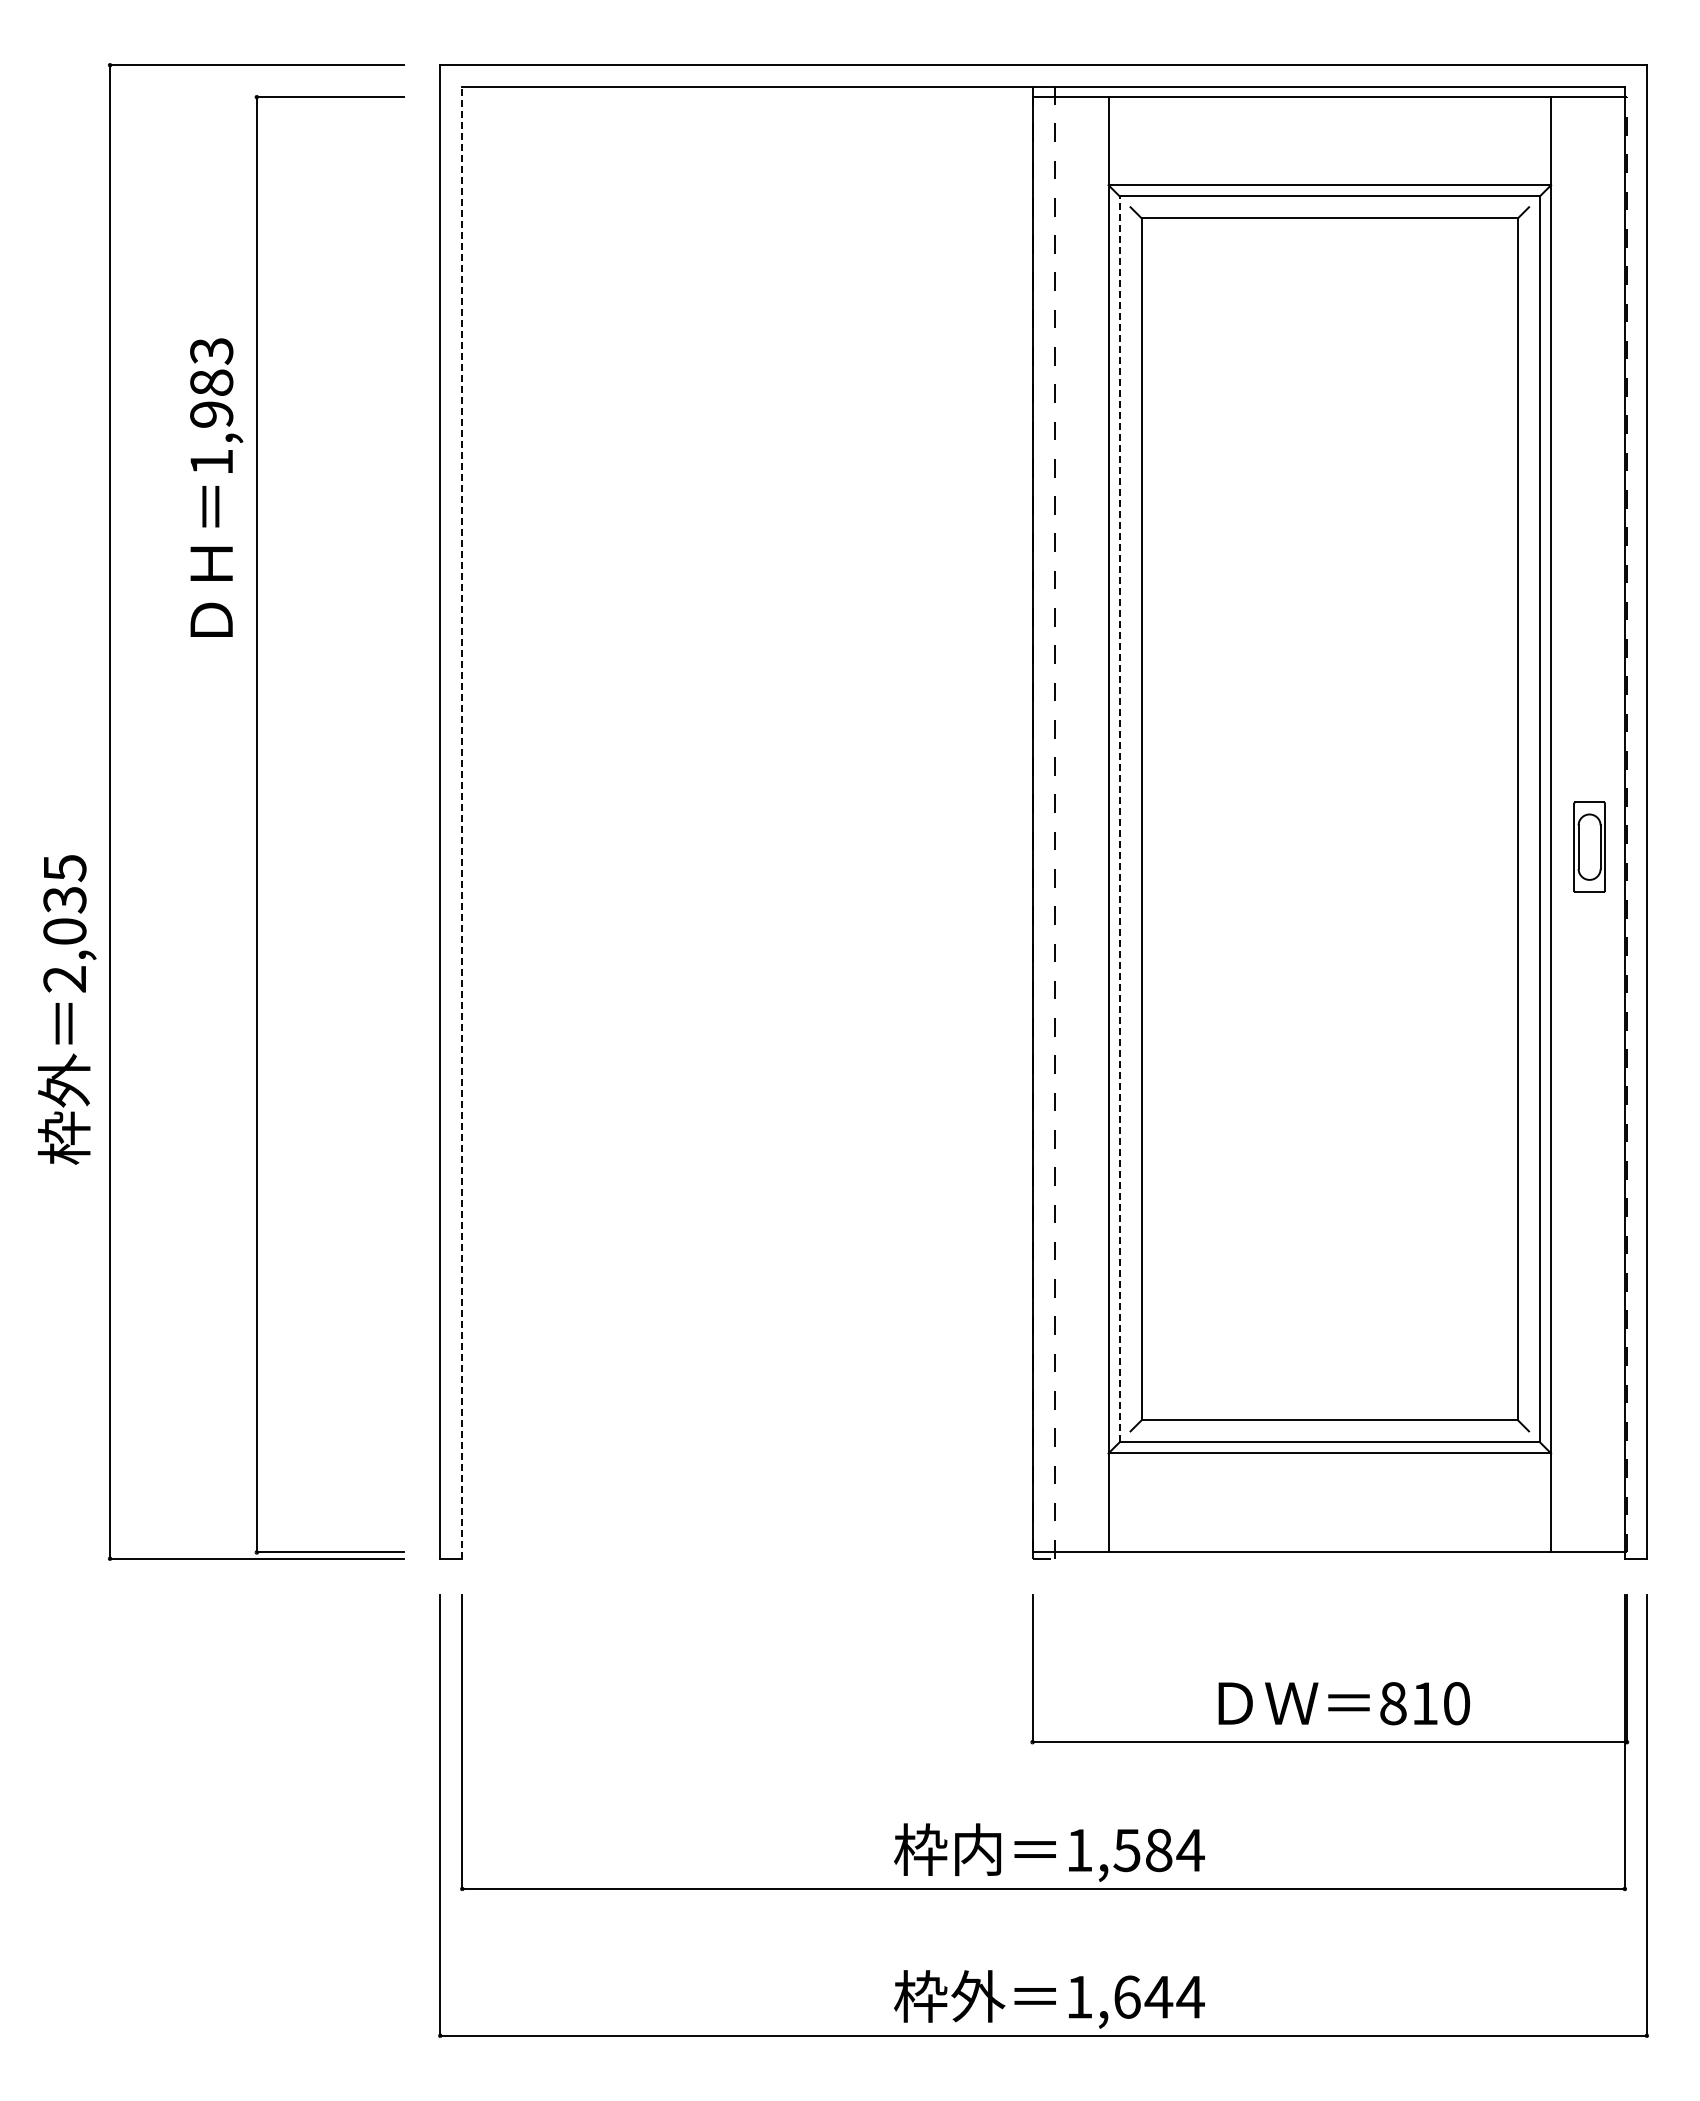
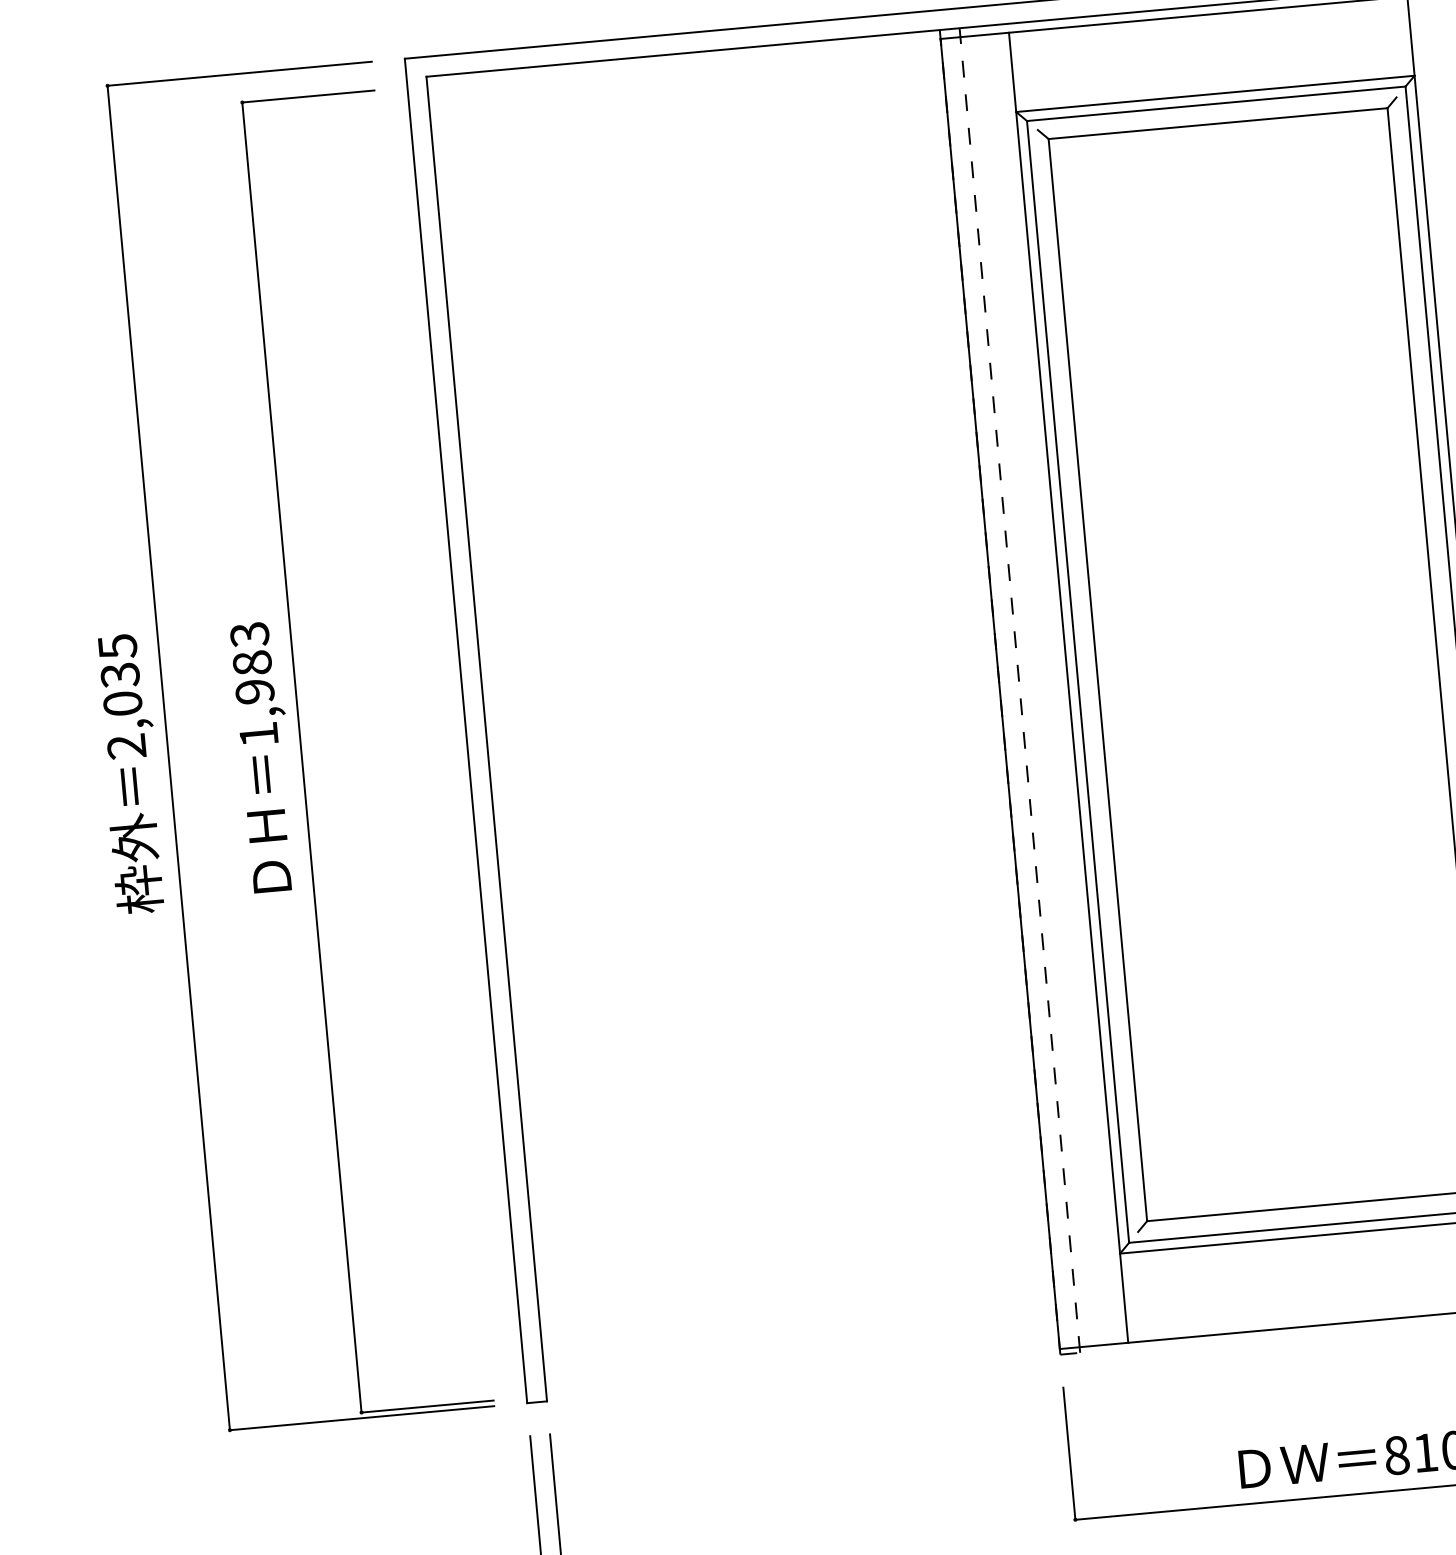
text: (216, 487) -> (265, 756), moved
line: (1119, 818) -> (1077, 681), dashed -> solid
line: (462, 822) -> (486, 738), dashed -> solid
text: (67, 1009) -> (131, 773), moved

